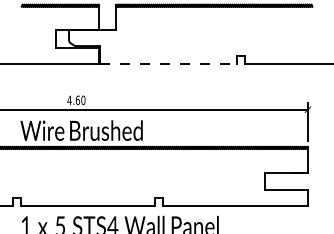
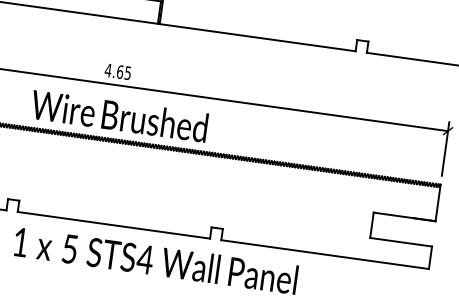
line: (169, 63) -> (258, 37), dashed -> solid
text: (83, 100) -> (128, 73), 4.60 -> 4.65

